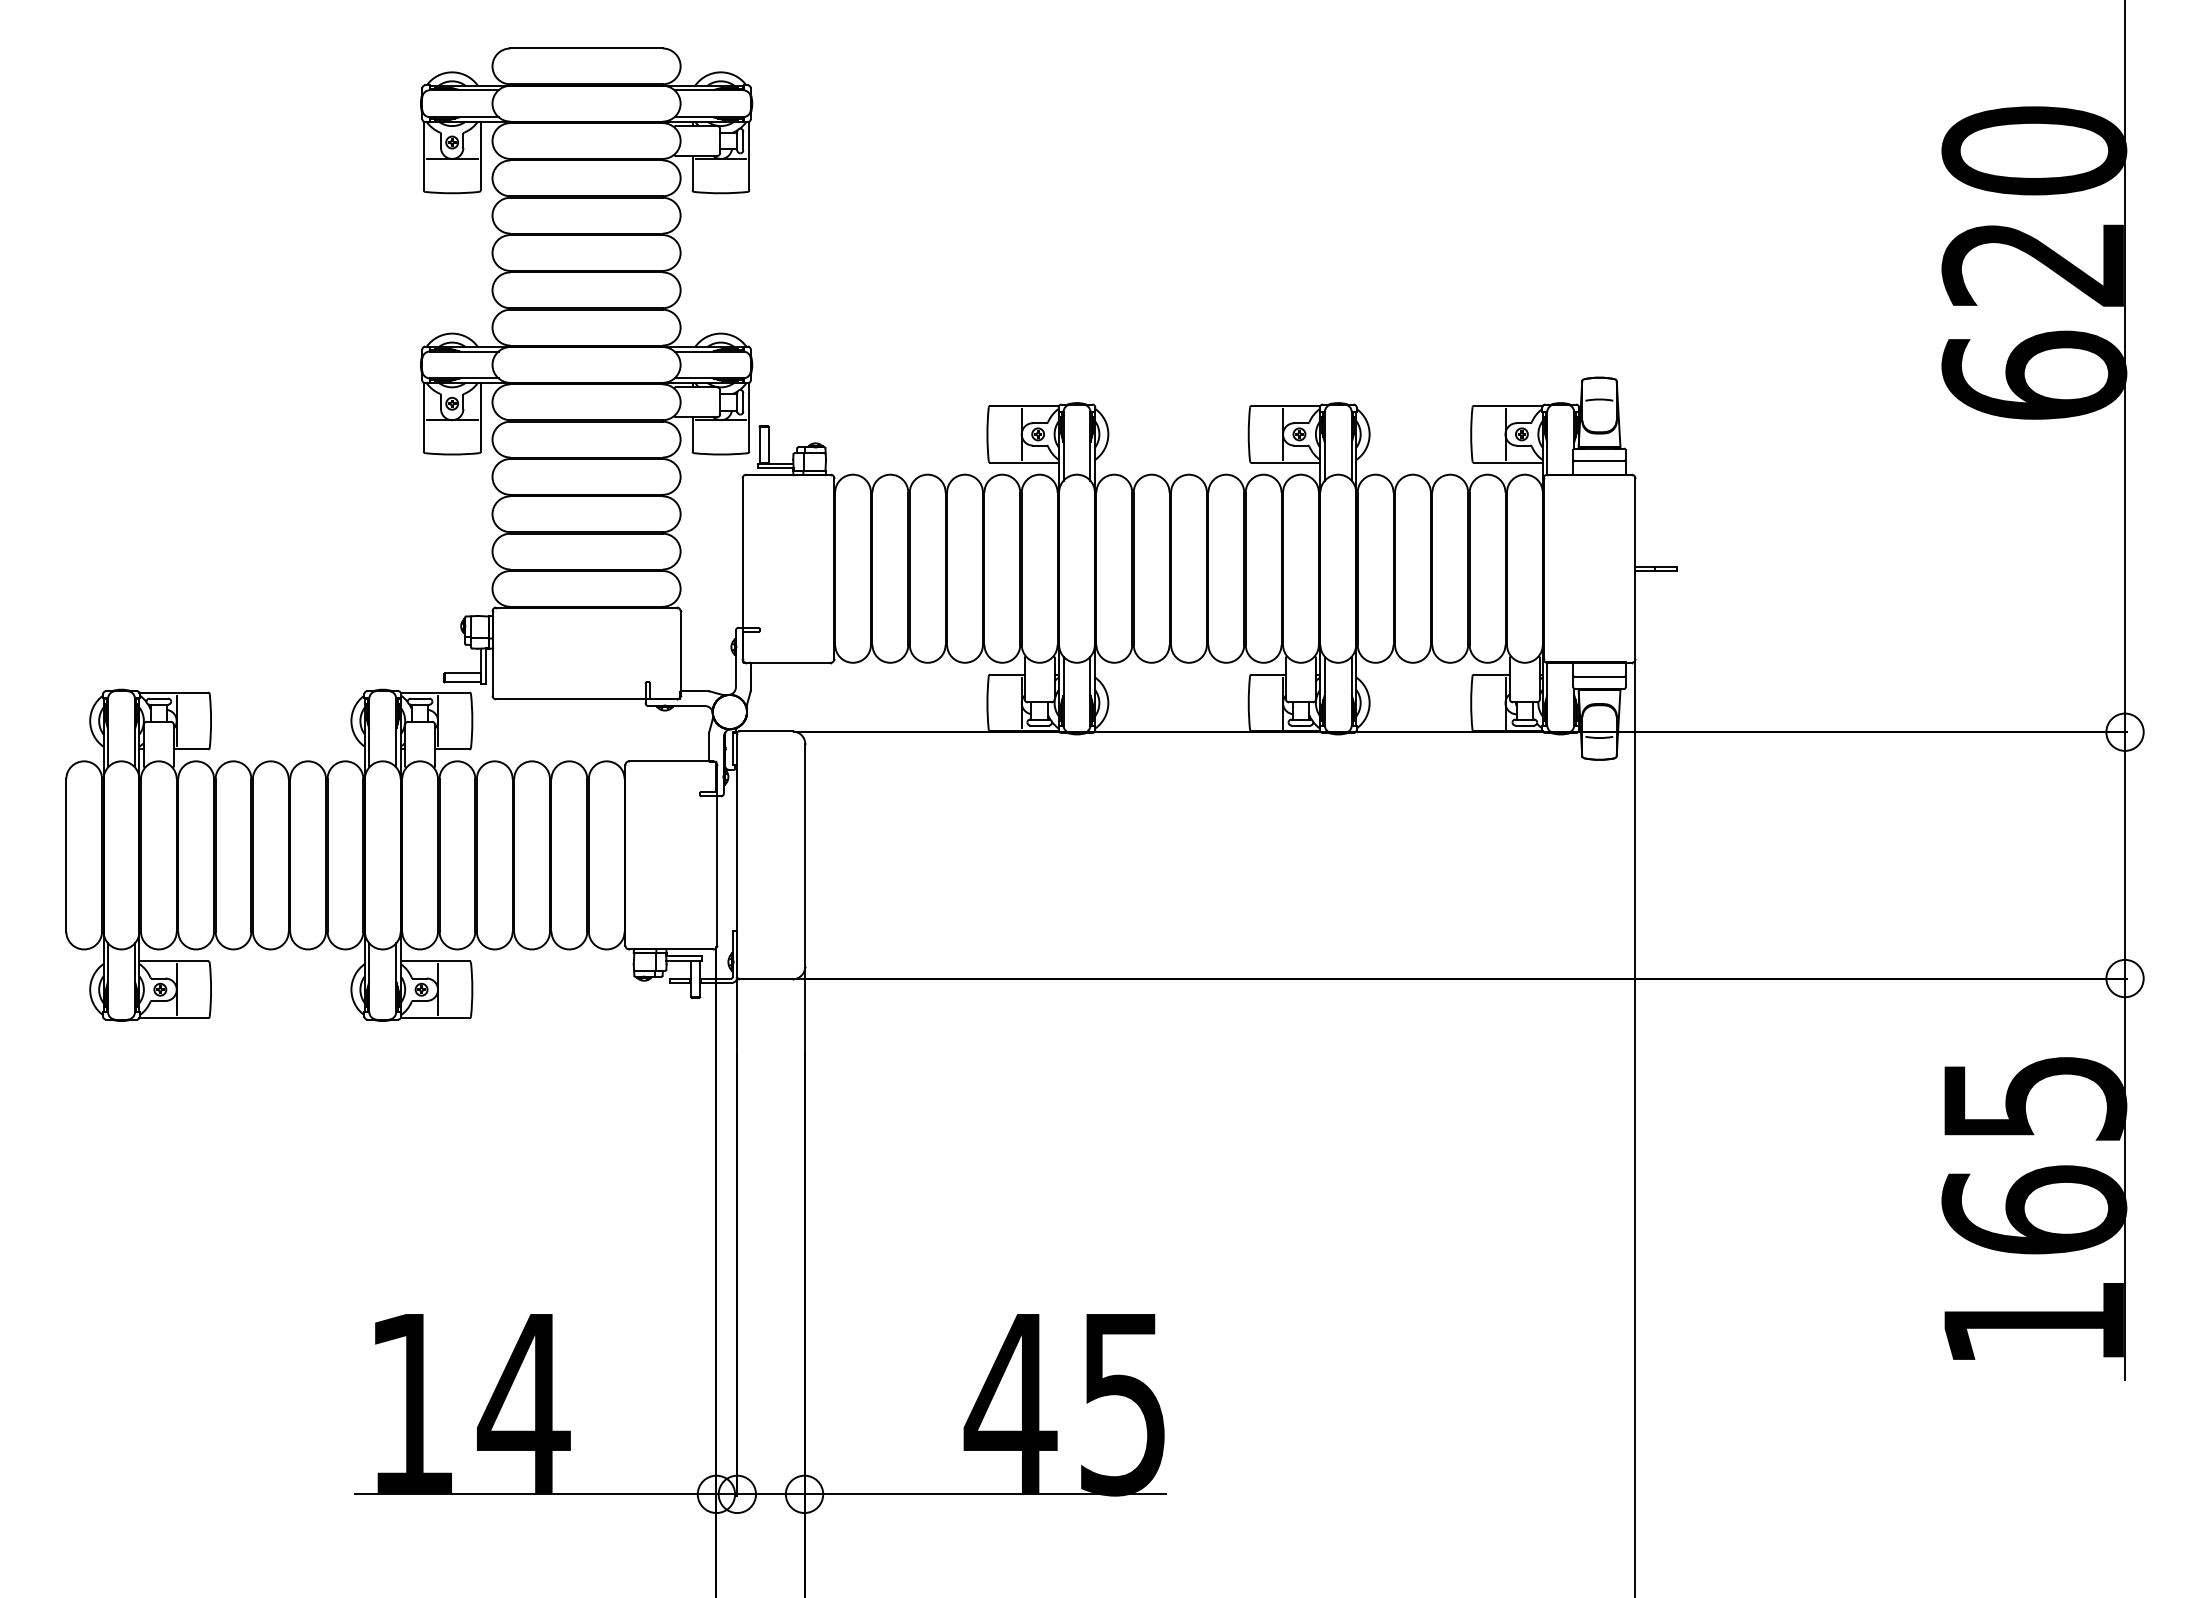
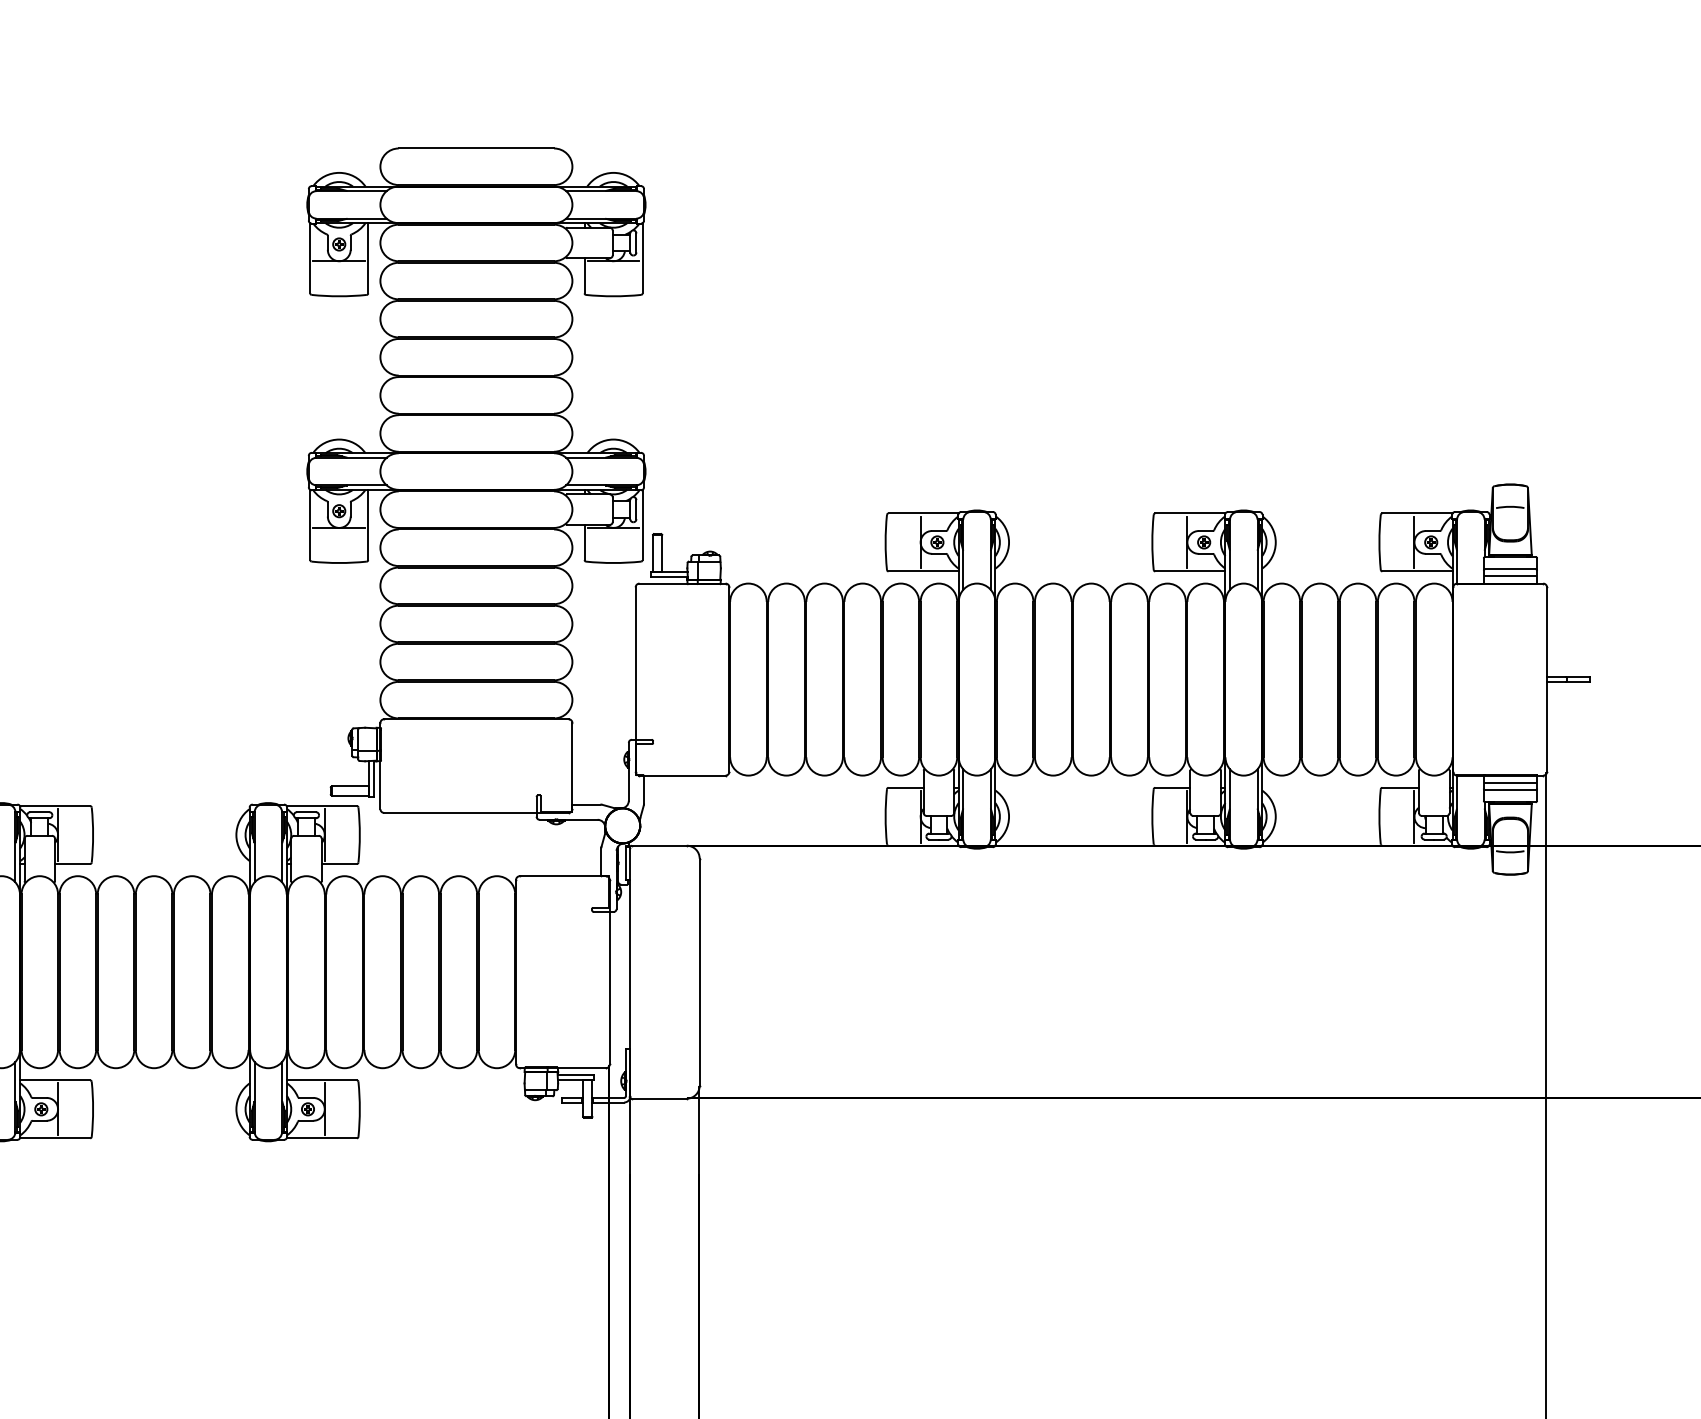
line: (1599, 467) -> (1510, 576), added
line: (1599, 670) -> (1510, 783), added

